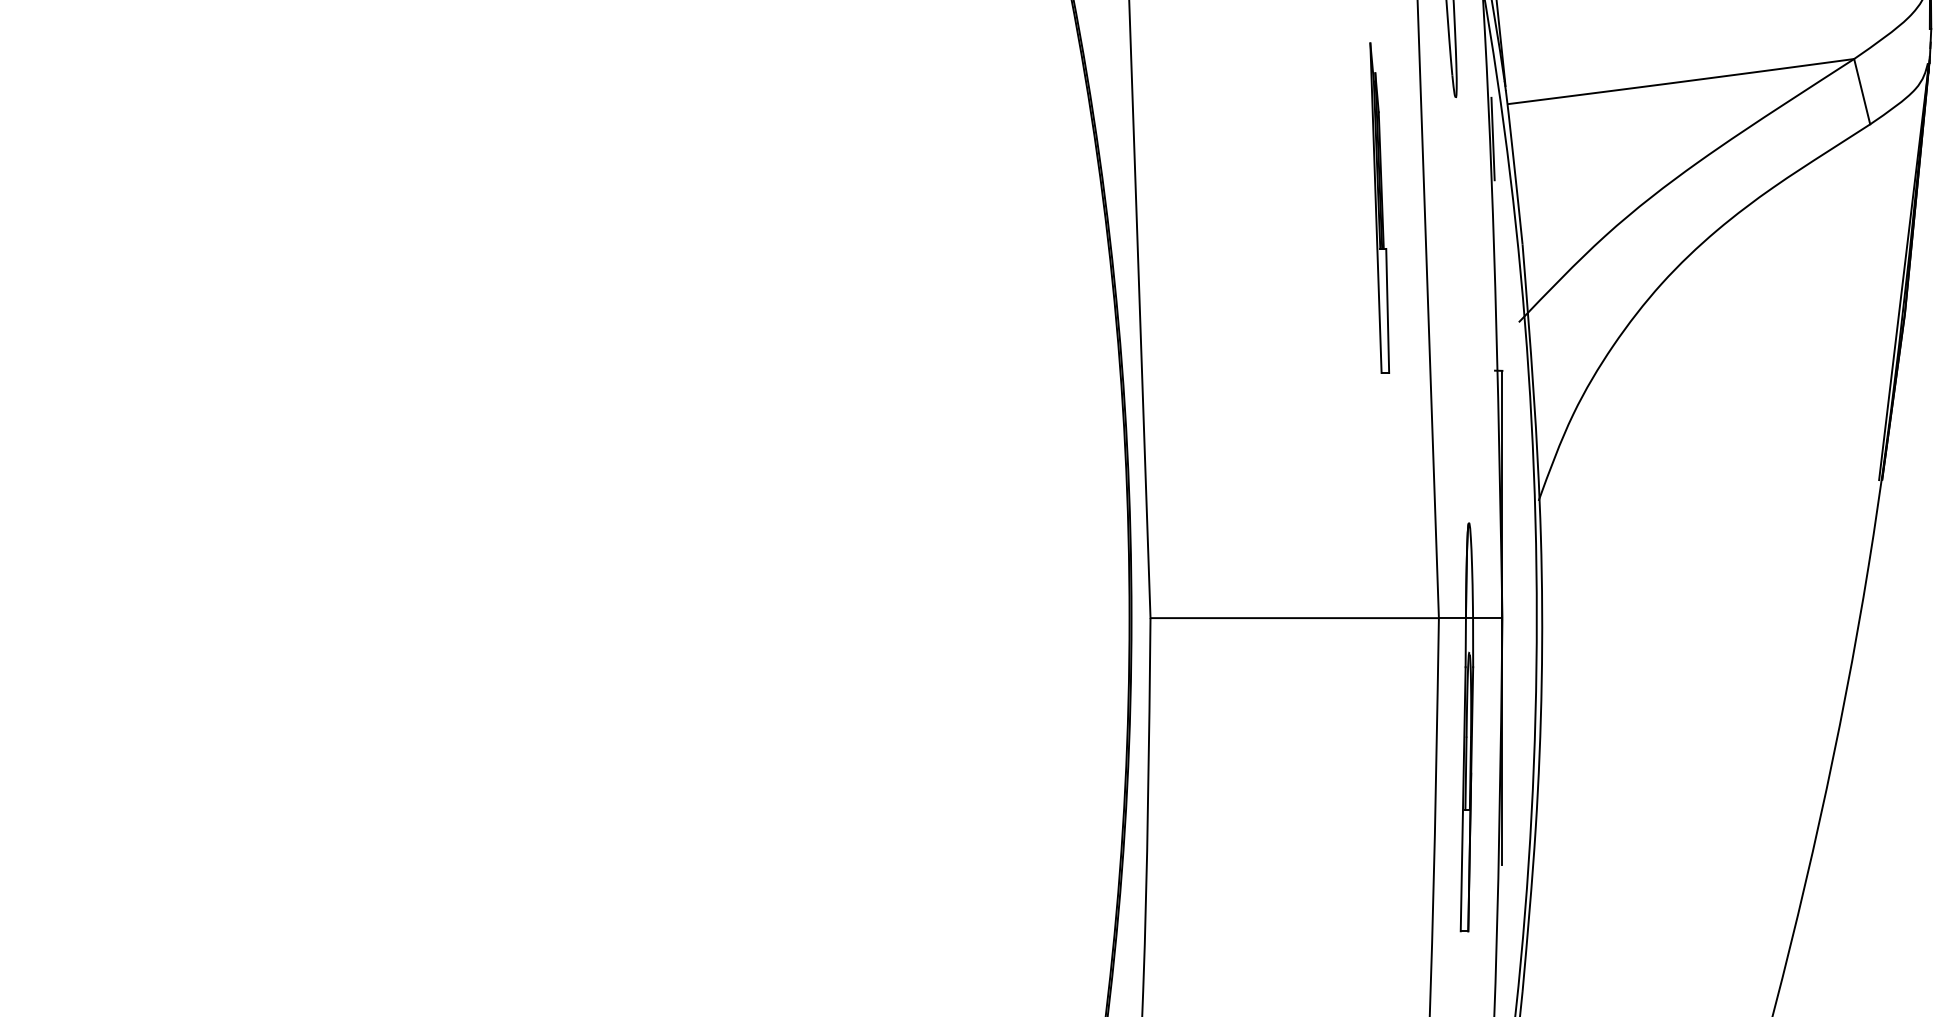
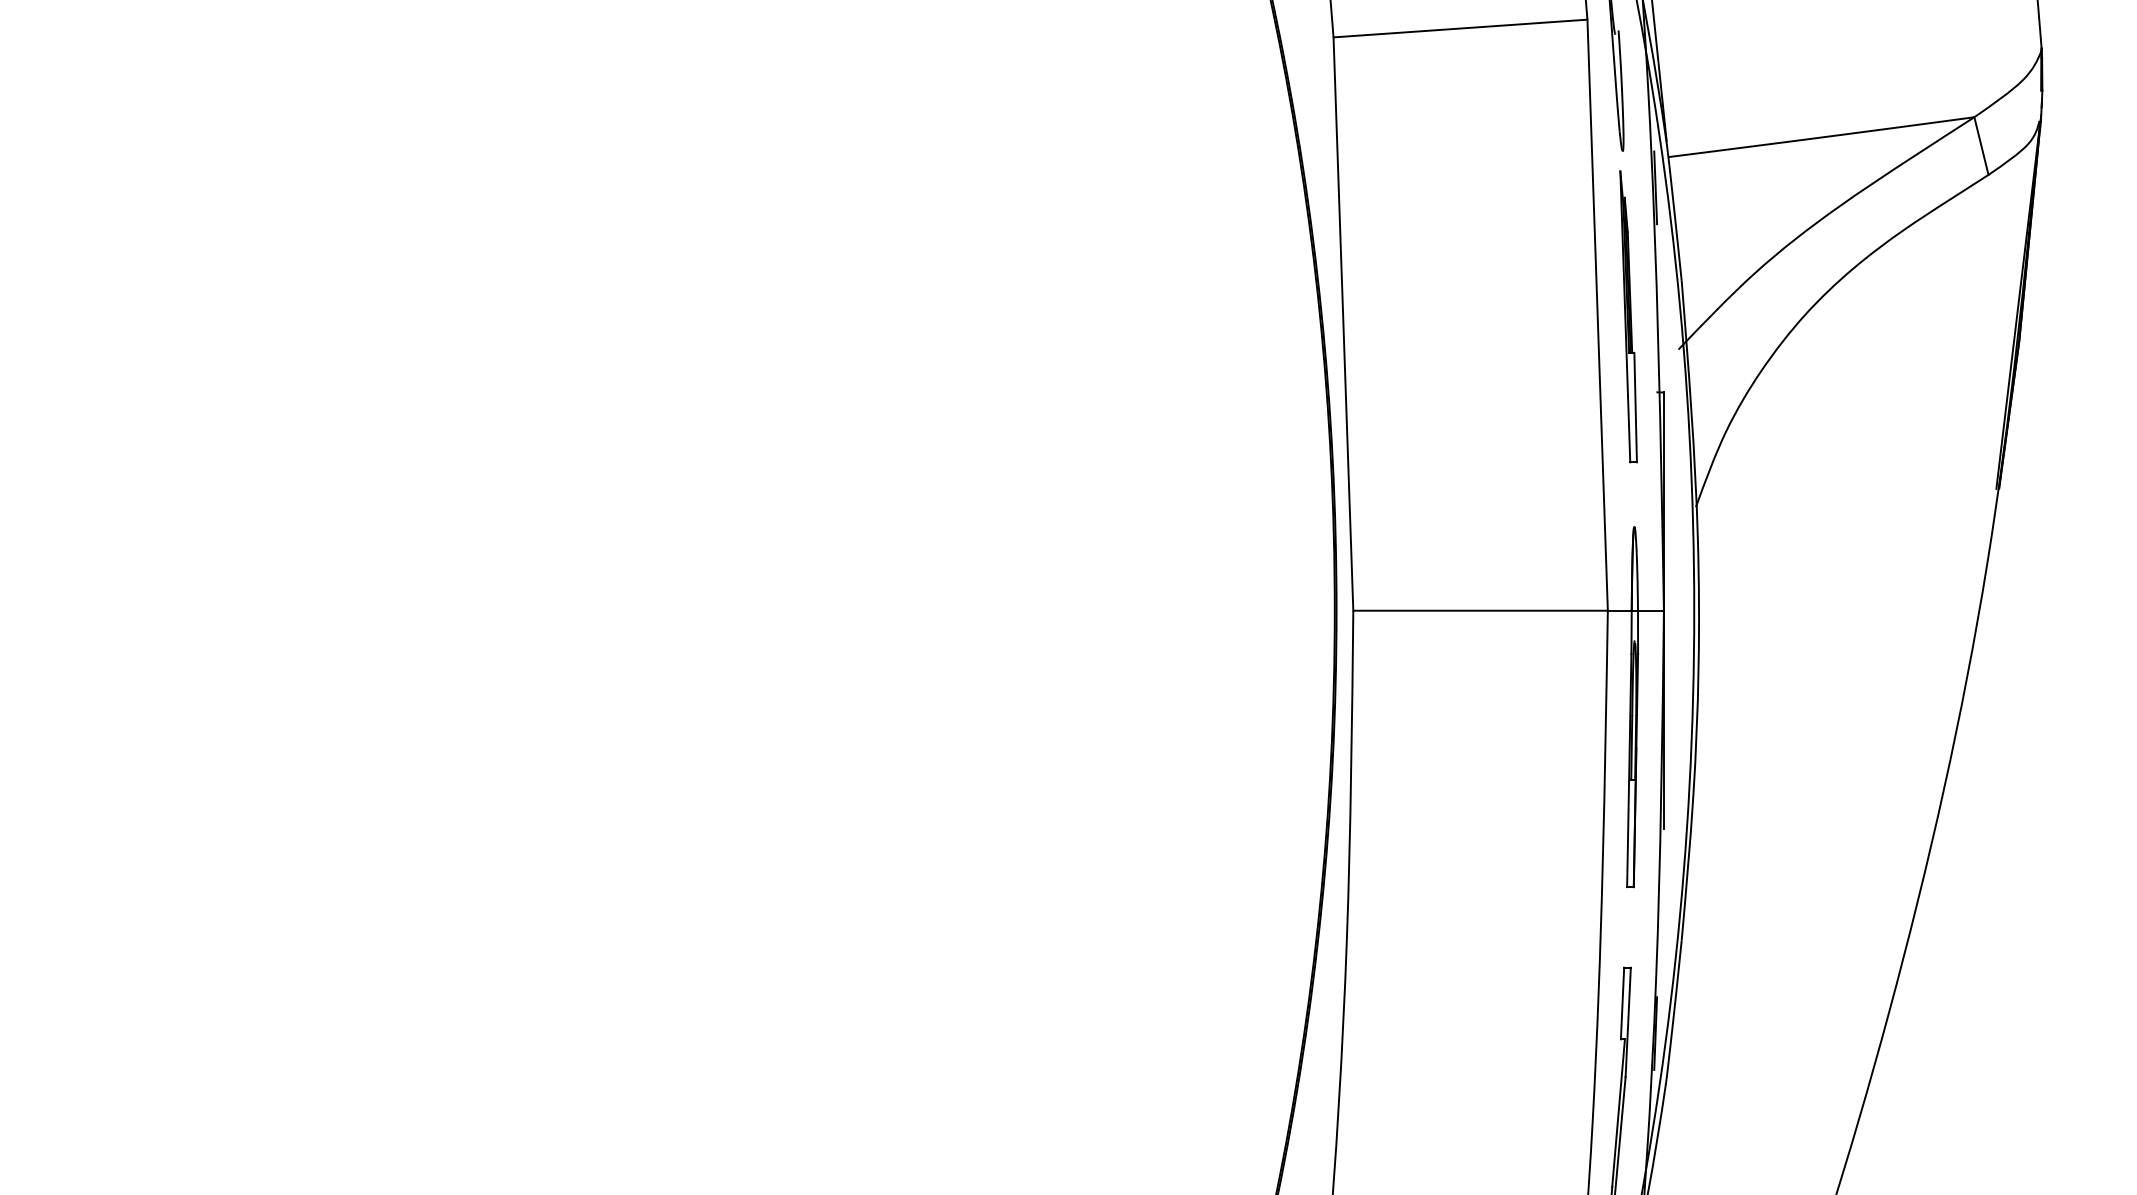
part: (1379, 207) -> (1628, 316), moved

